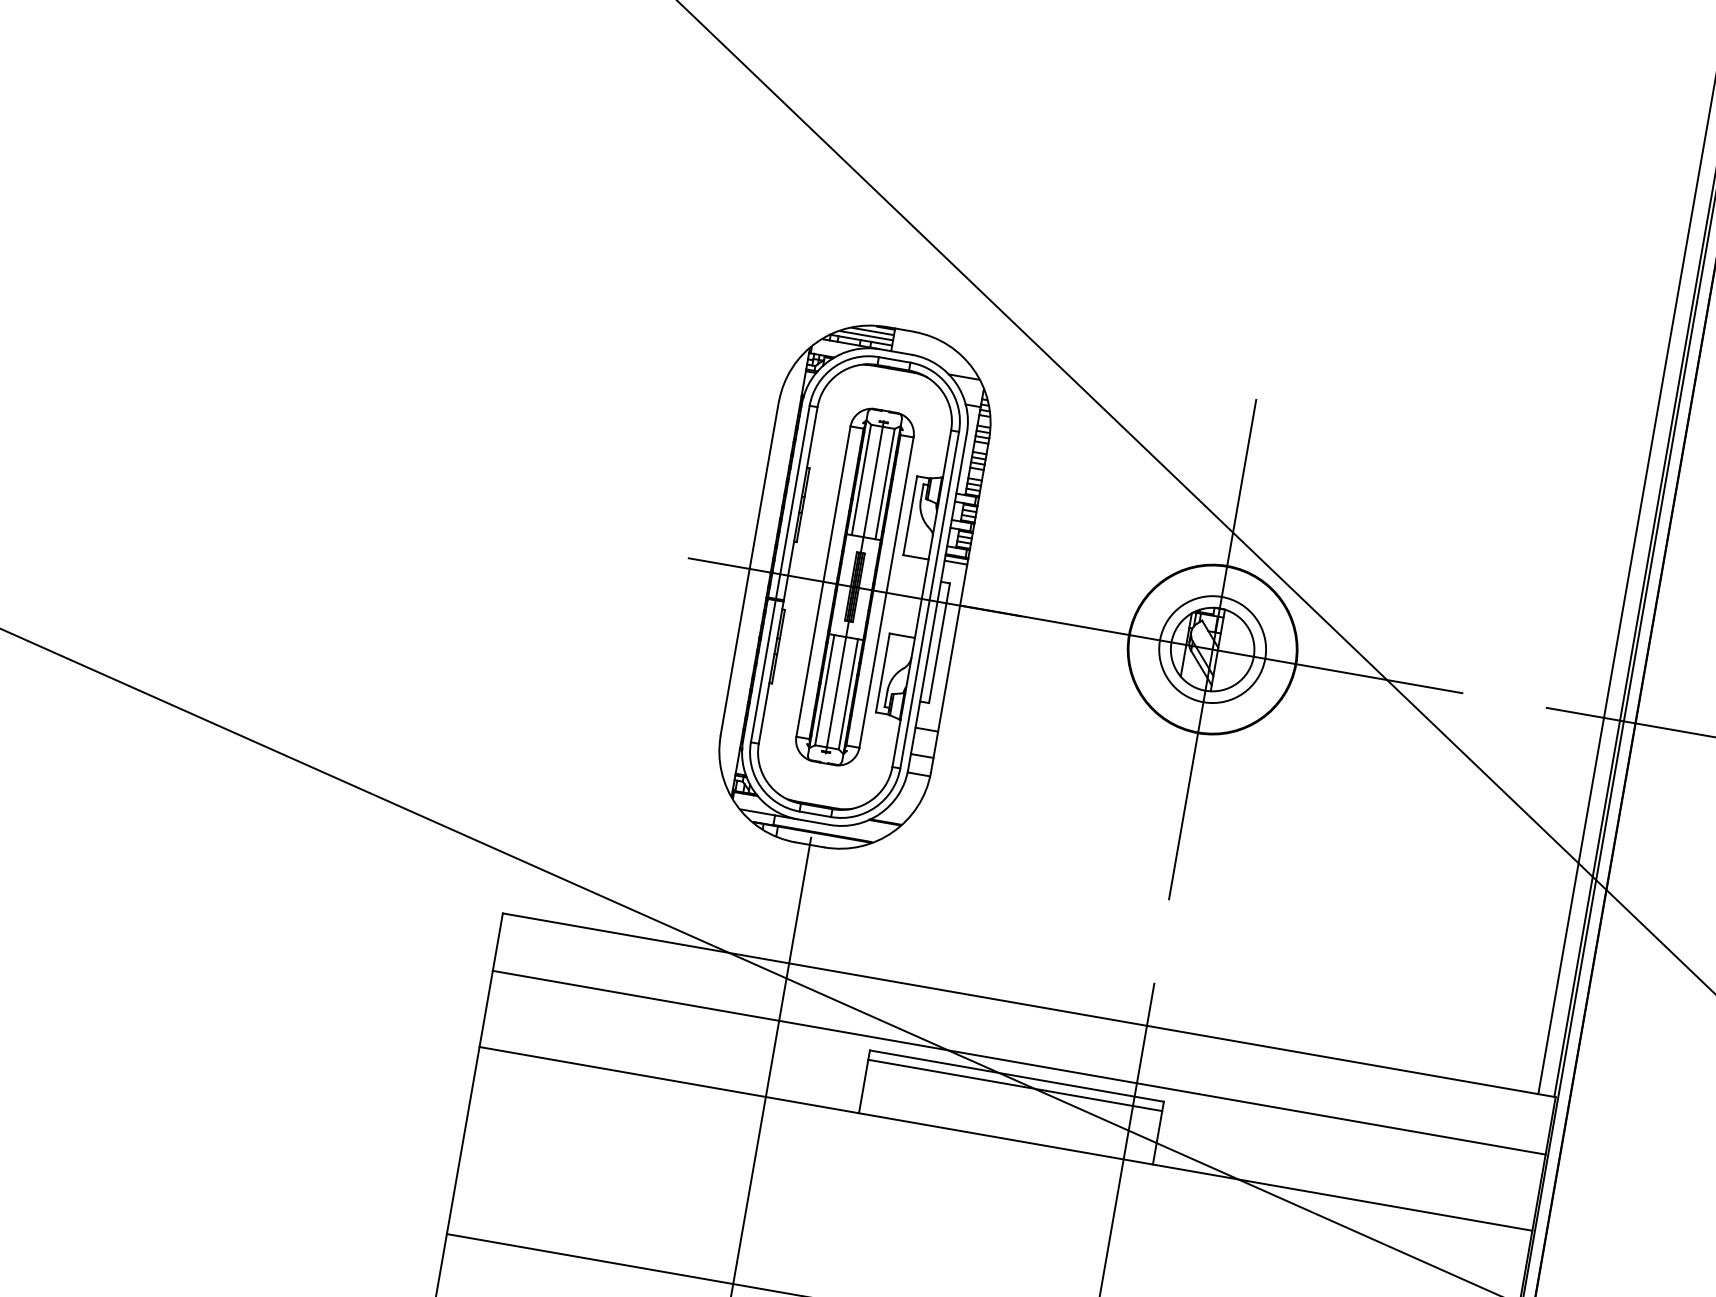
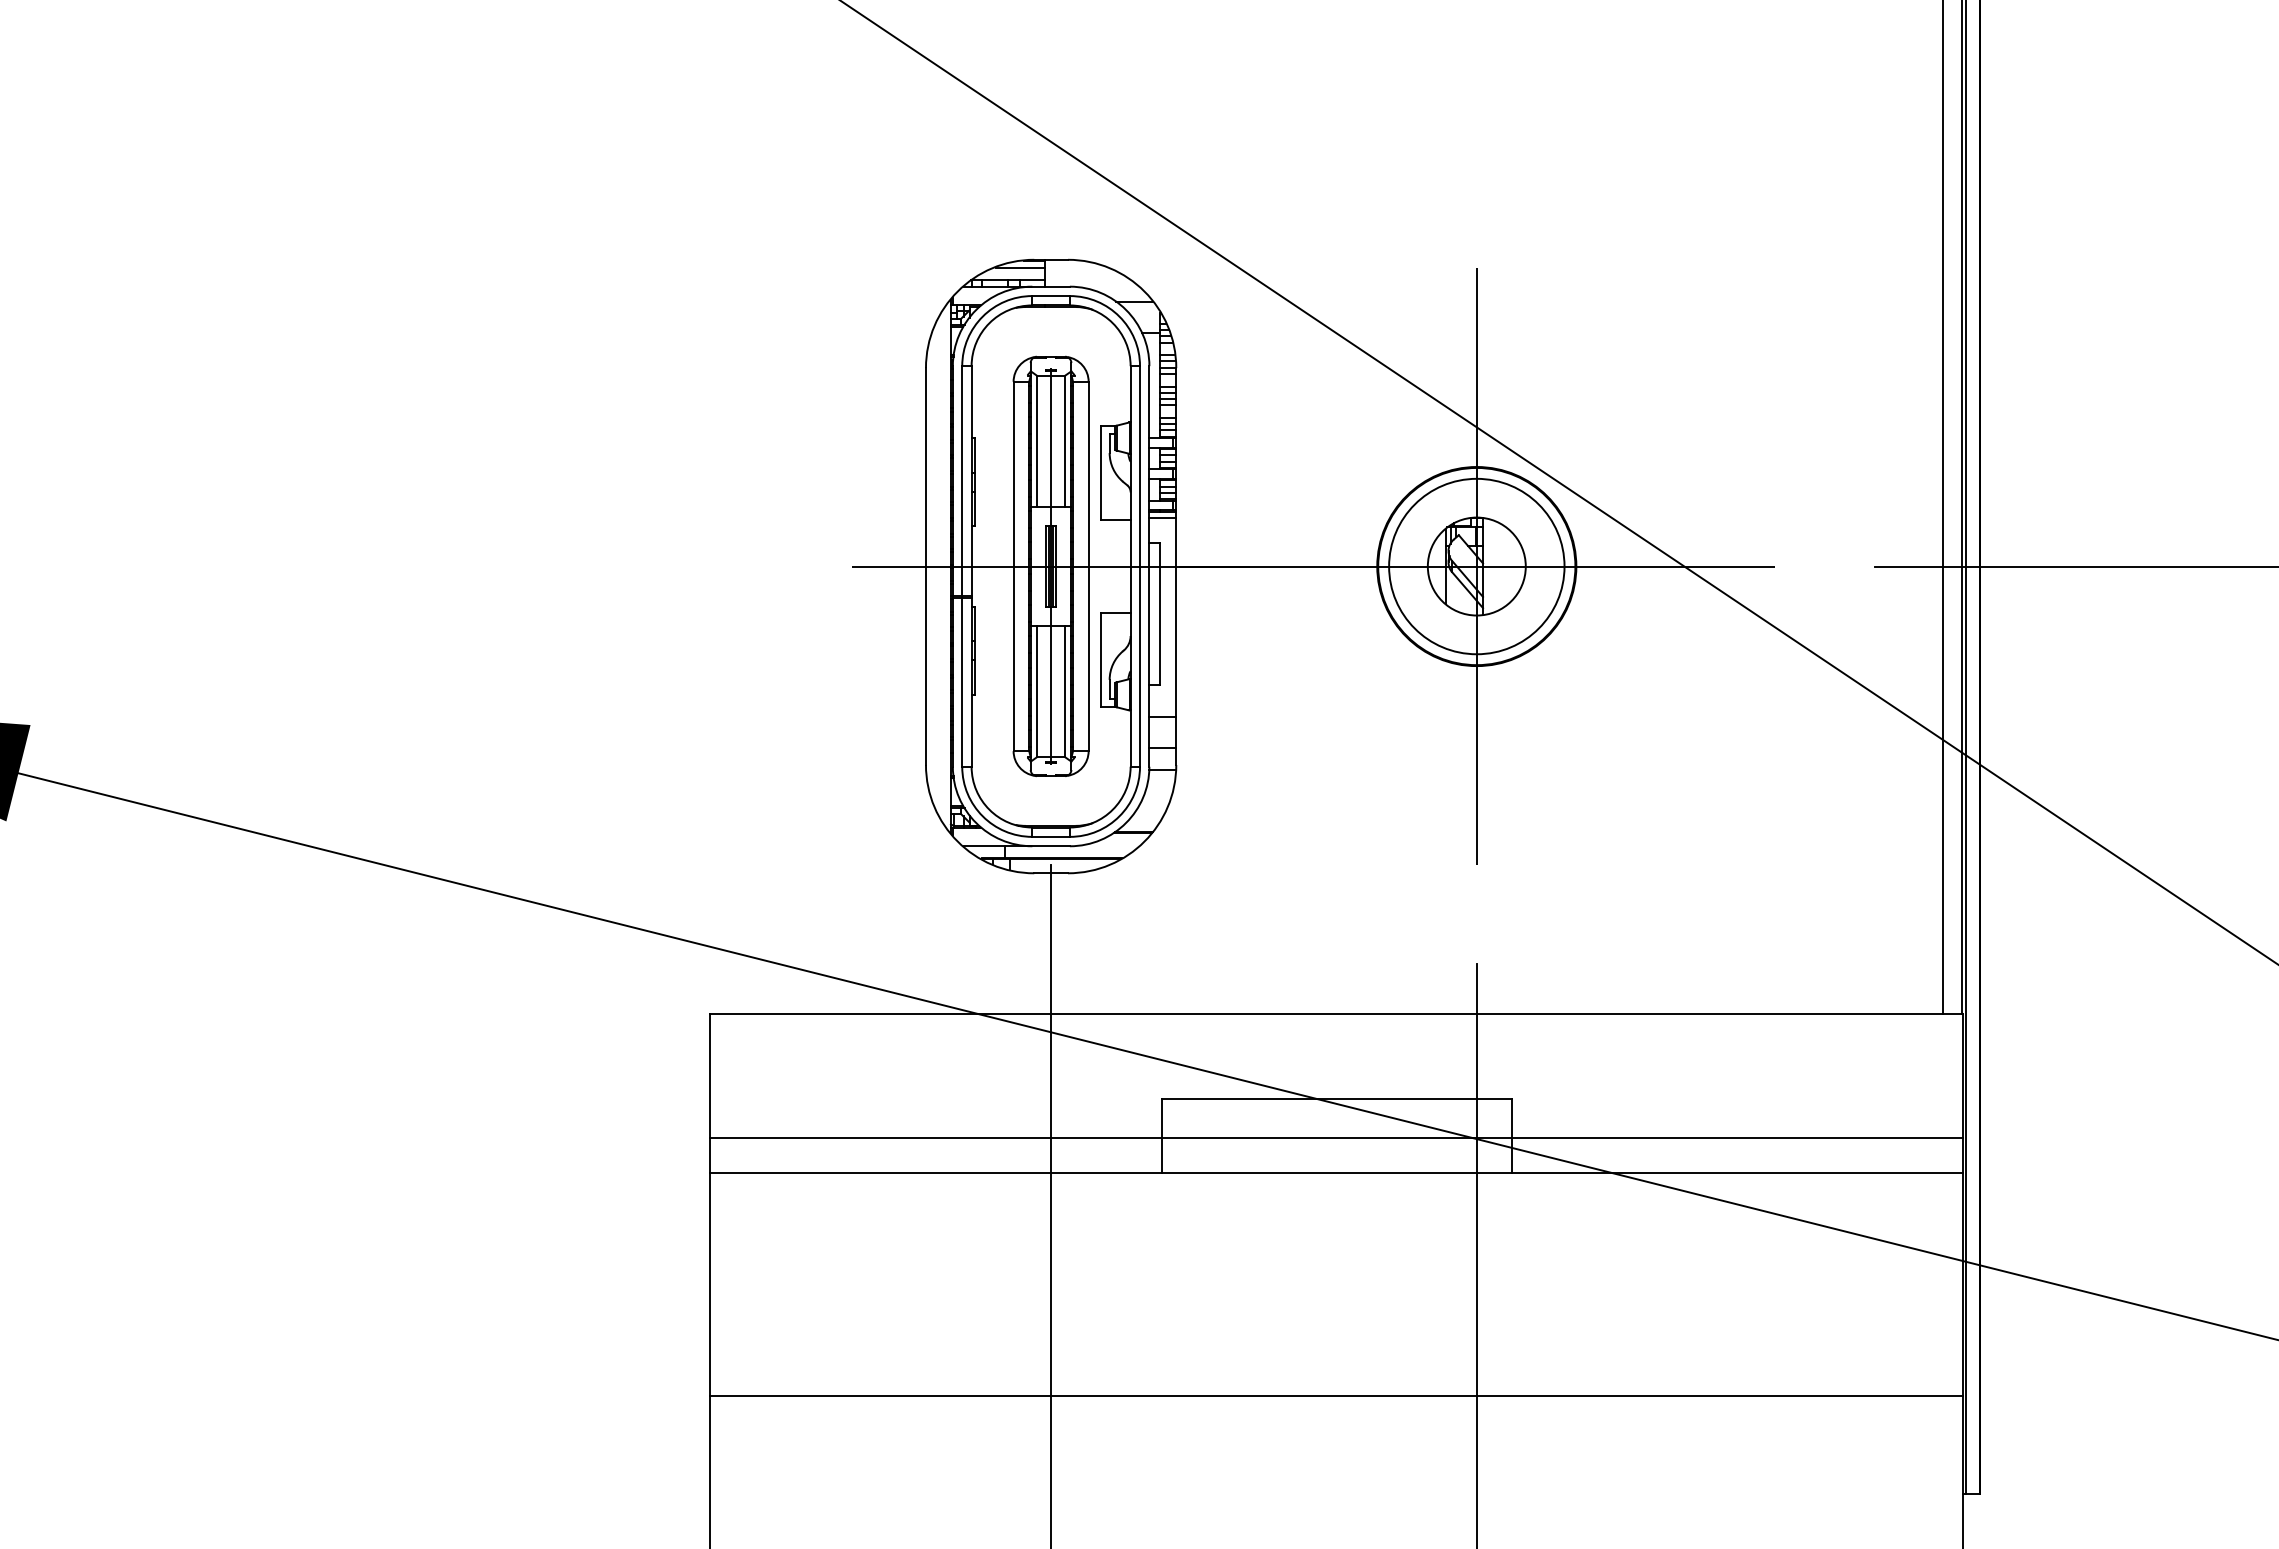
line: (867, 335) -> (1014, 273), removed
circle: (1212, 649) -> (1476, 566), size x1.4
line: (1019, 1062) -> (1336, 1137), moved
line: (1015, 1085) -> (1336, 1109), removed

